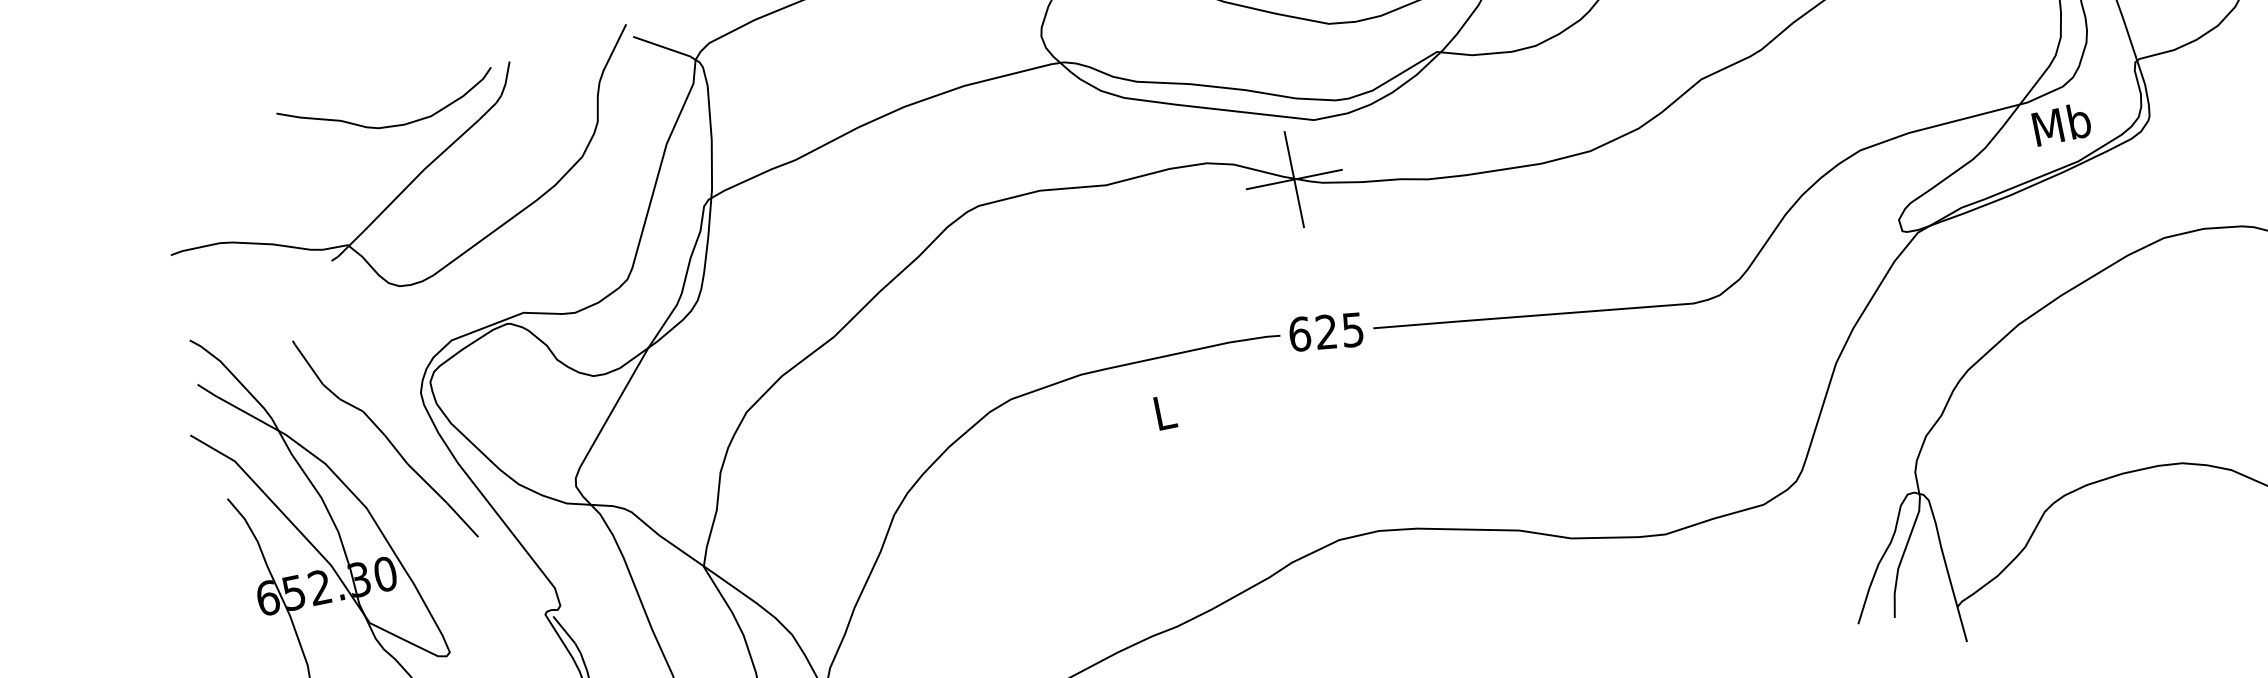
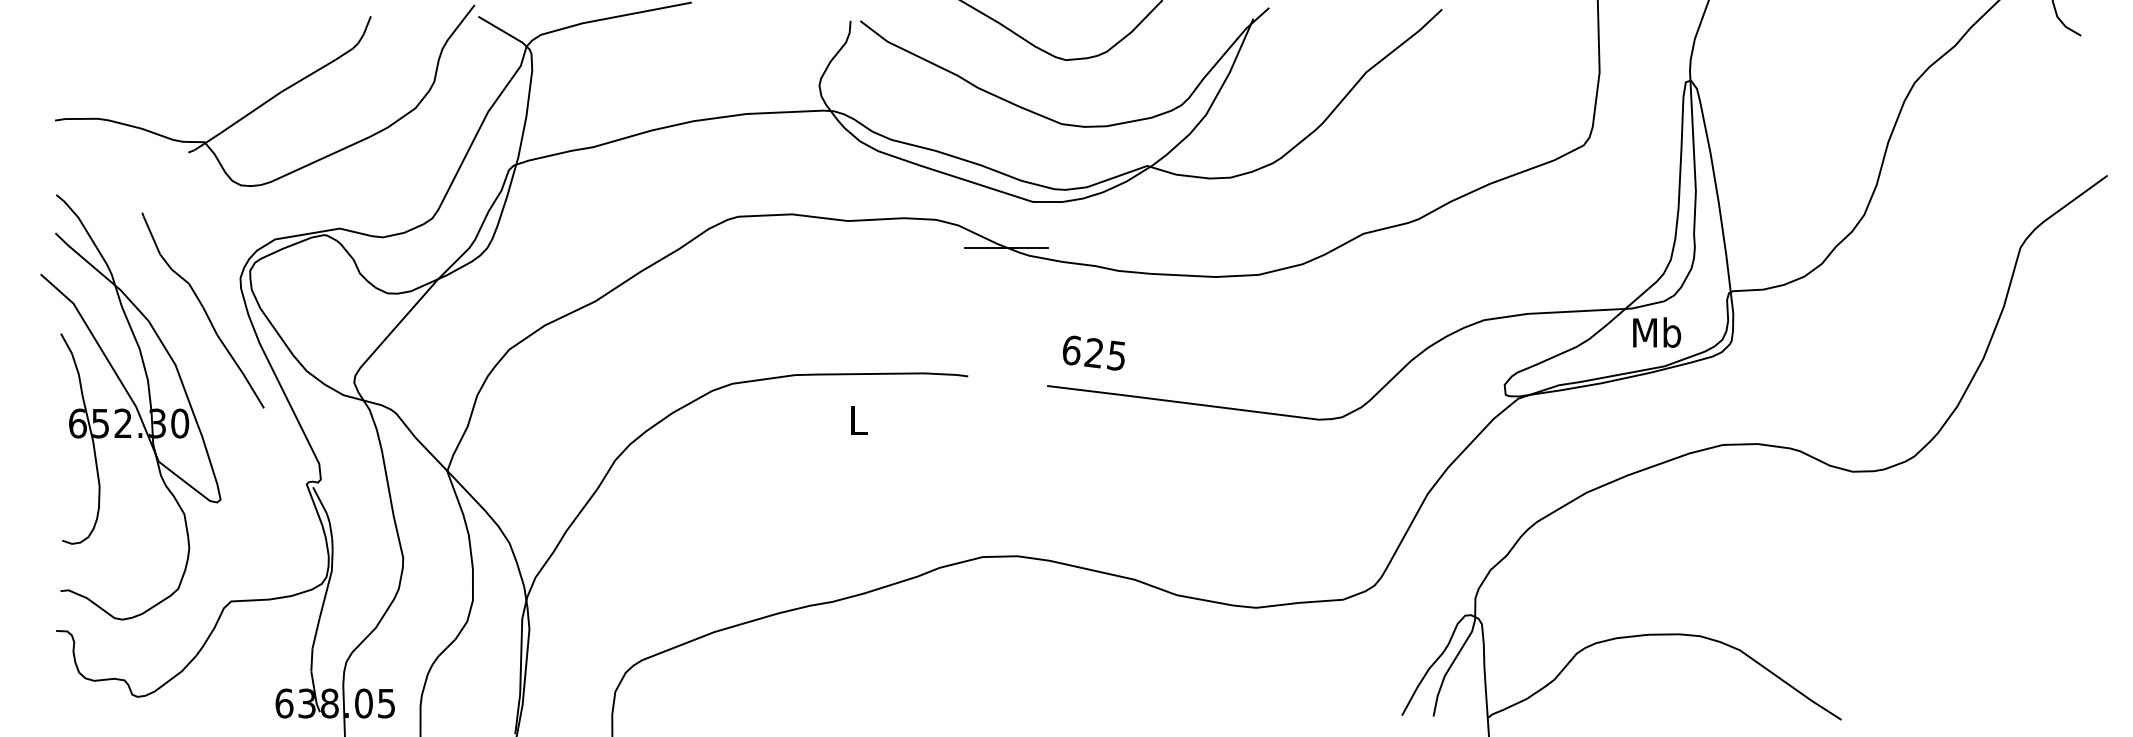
curve: (390, 125) -> (260, 49), removed
line: (1294, 178) -> (1006, 247), removed
text: (1325, 331) -> (1093, 352), moved

